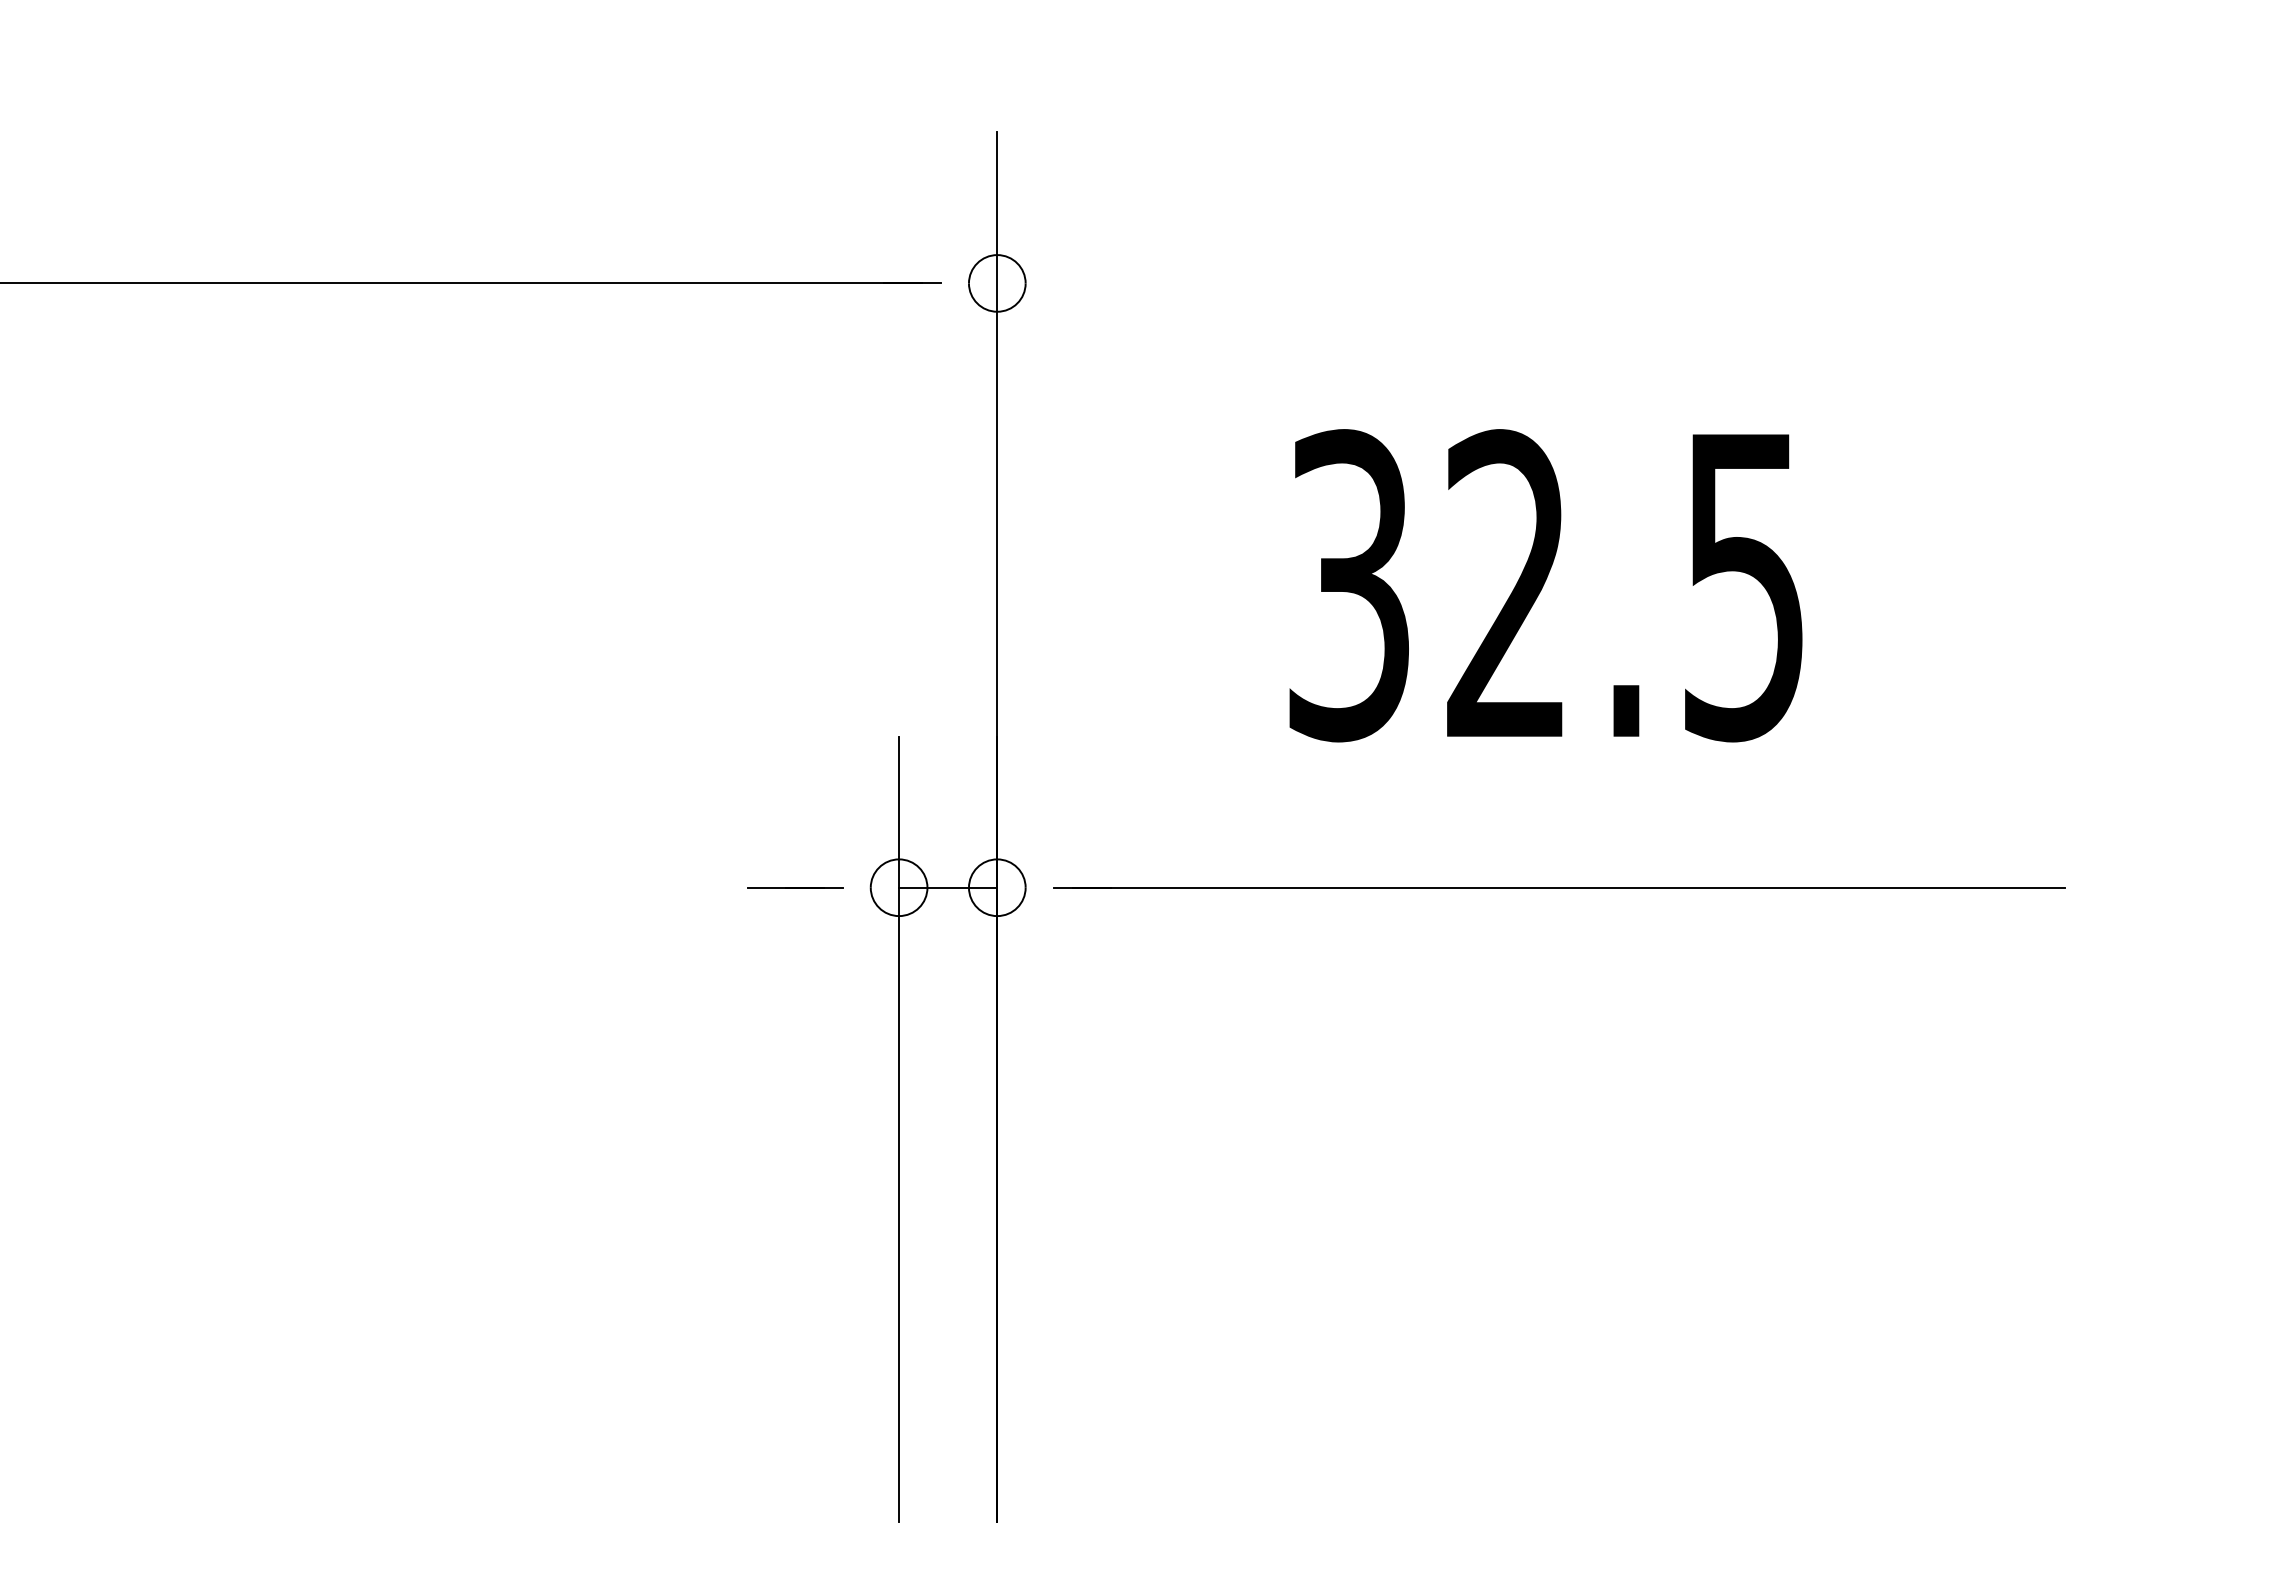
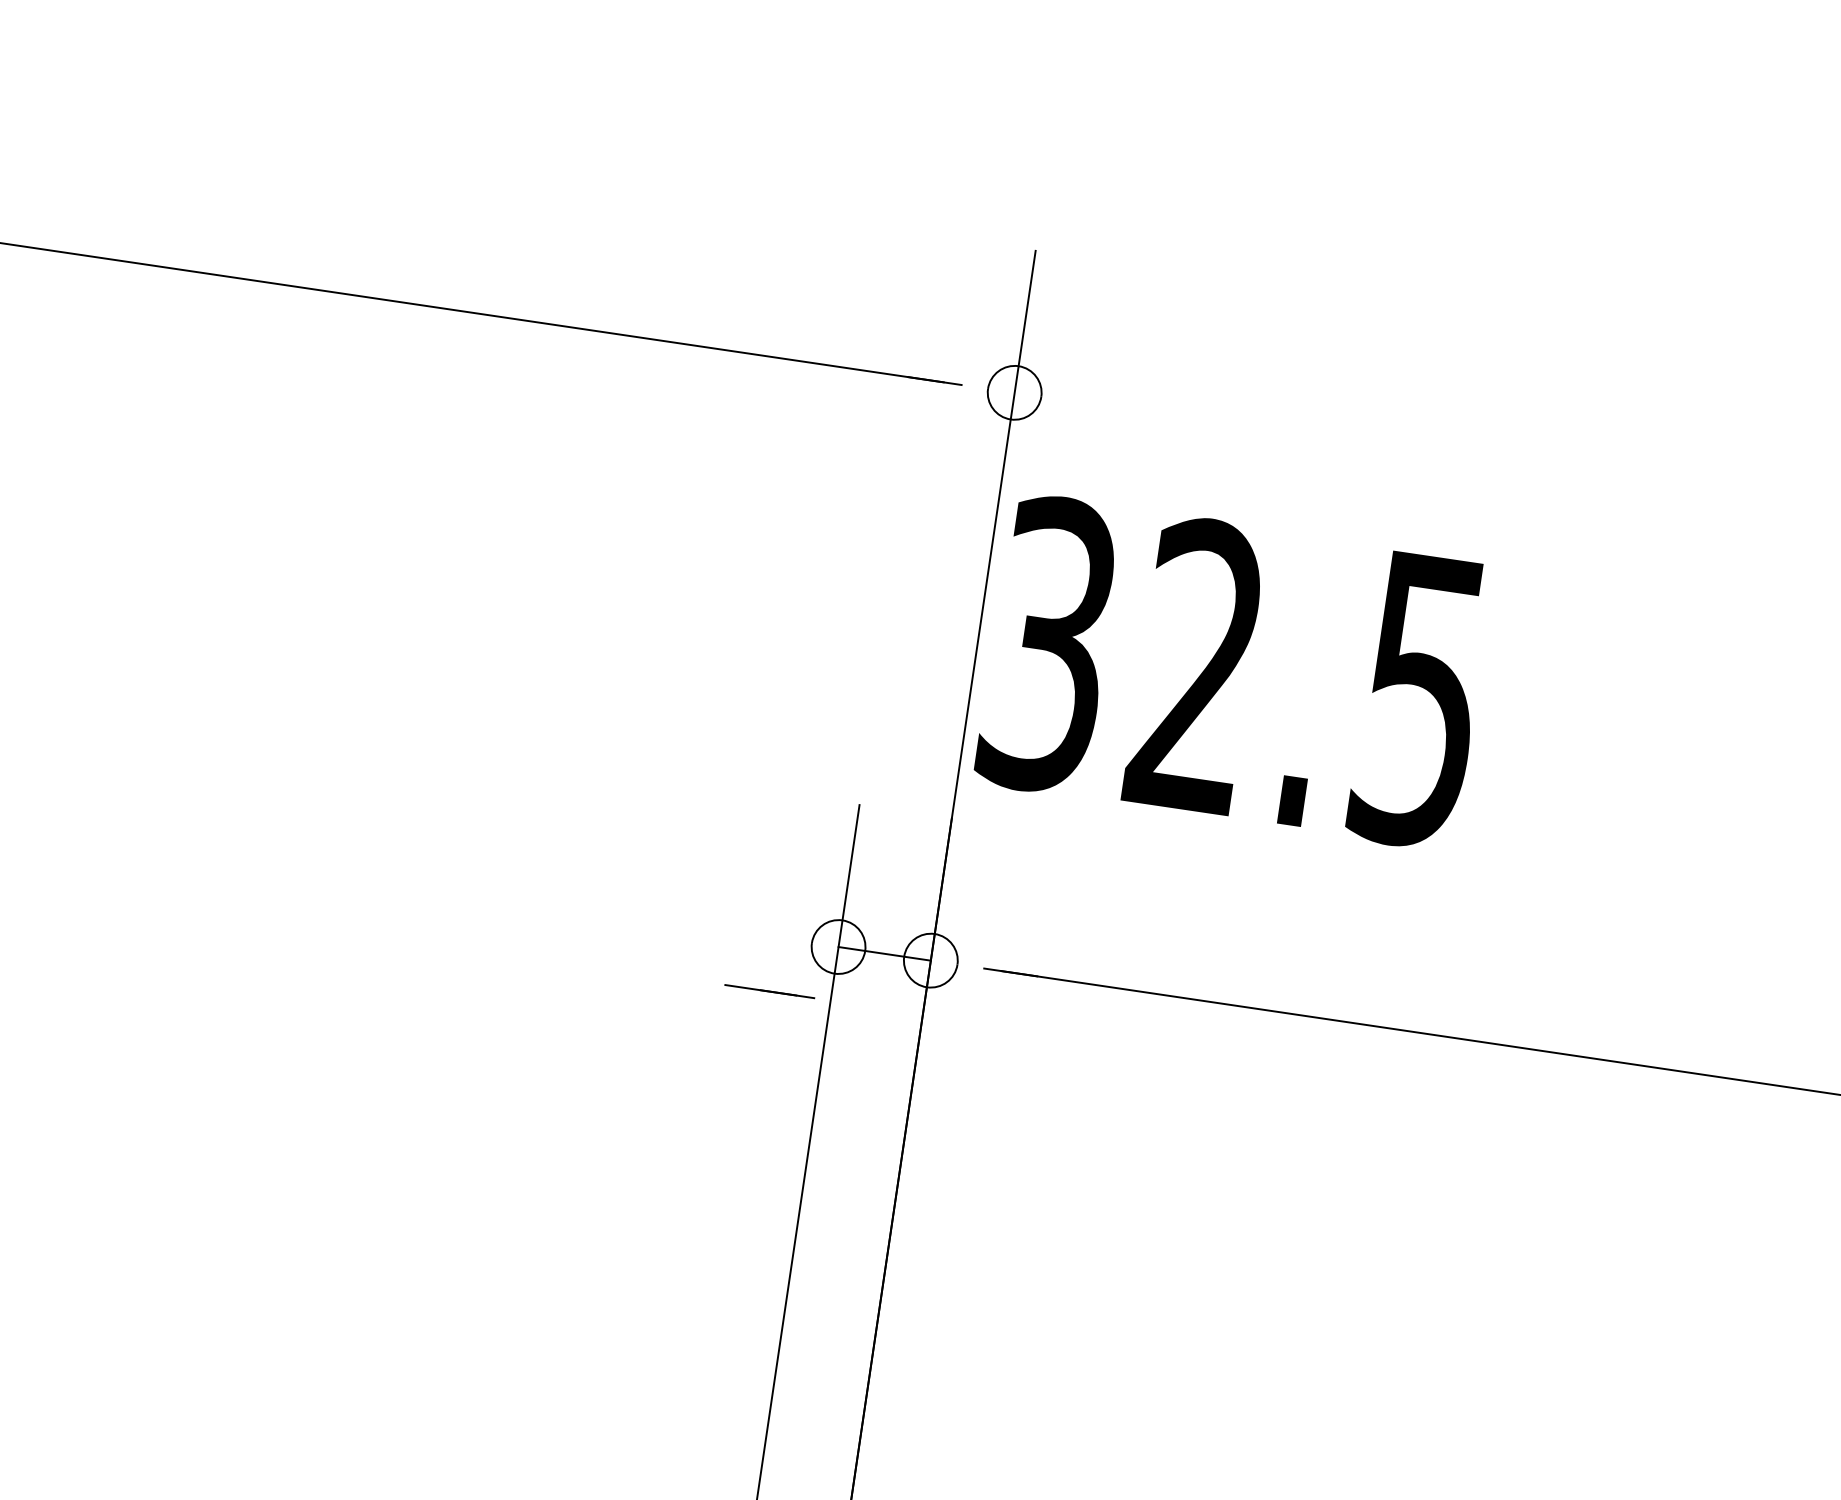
text: (1545, 585) -> (1233, 672), moved
line: (795, 887) -> (769, 991), moved

